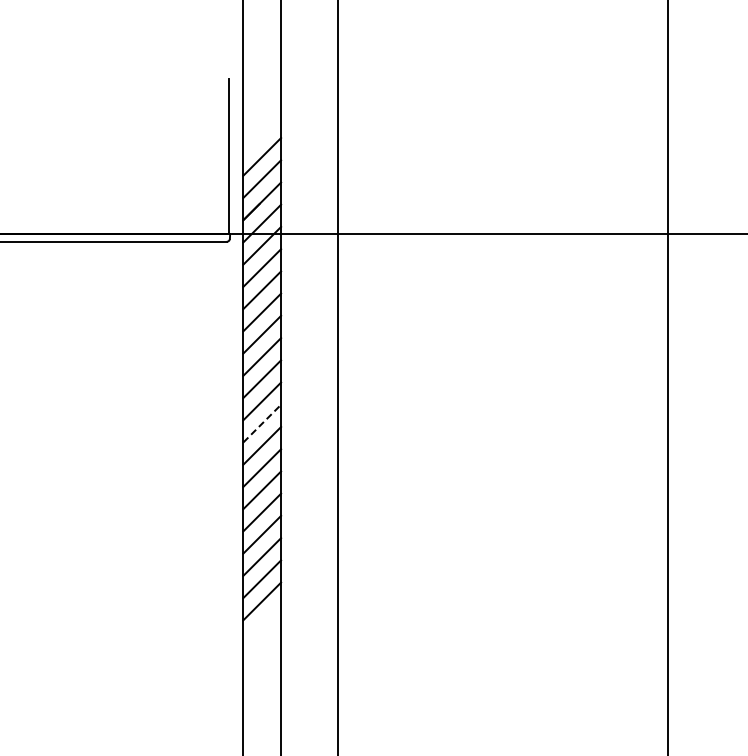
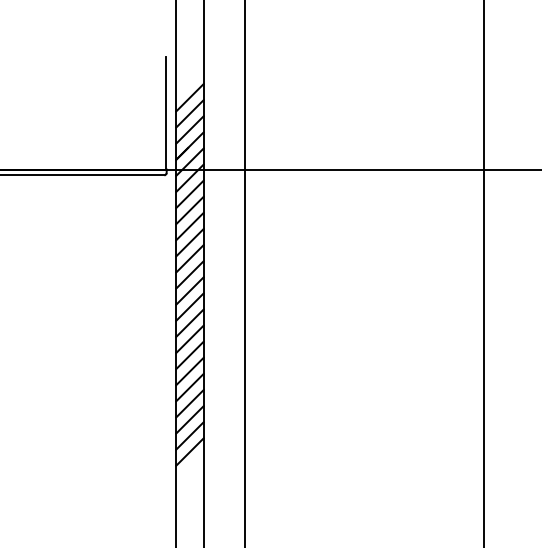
line: (262, 134) -> (190, 97), added
line: (262, 423) -> (190, 306), dashed -> solid
line: (262, 623) -> (190, 451), added

